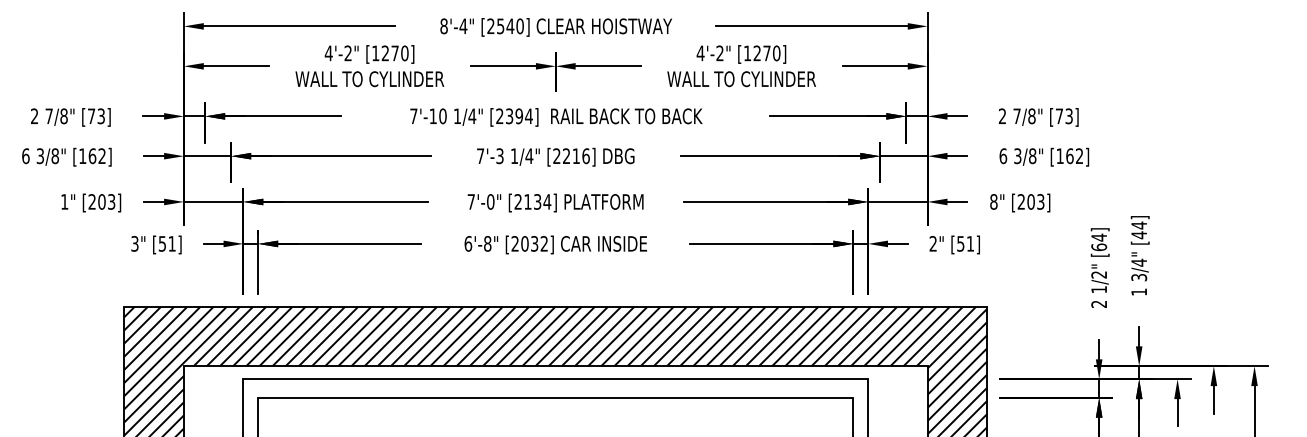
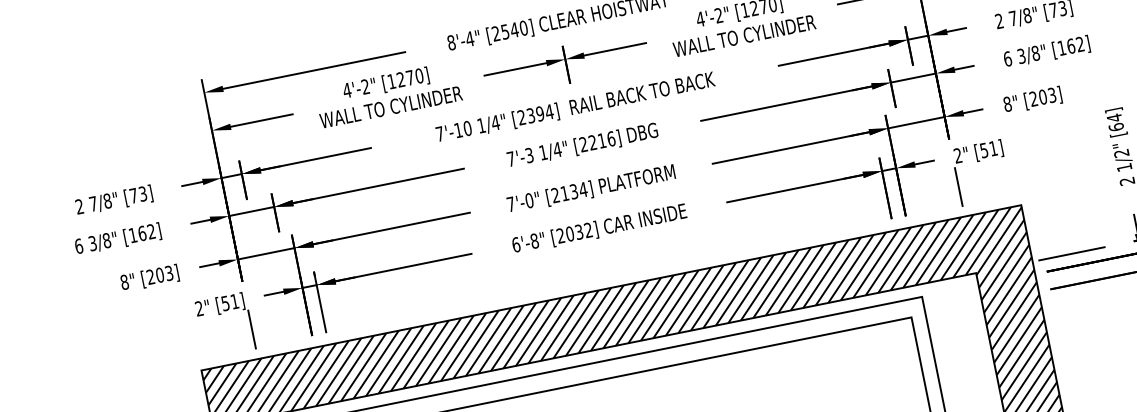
text: (64, 201) -> (124, 281), 1" -> 8"
text: (134, 243) -> (198, 308), 3" -> 2"
line: (183, 275) -> (251, 329), added
line: (927, 275) -> (958, 186), added
line: (1028, 366) -> (1072, 254), added

